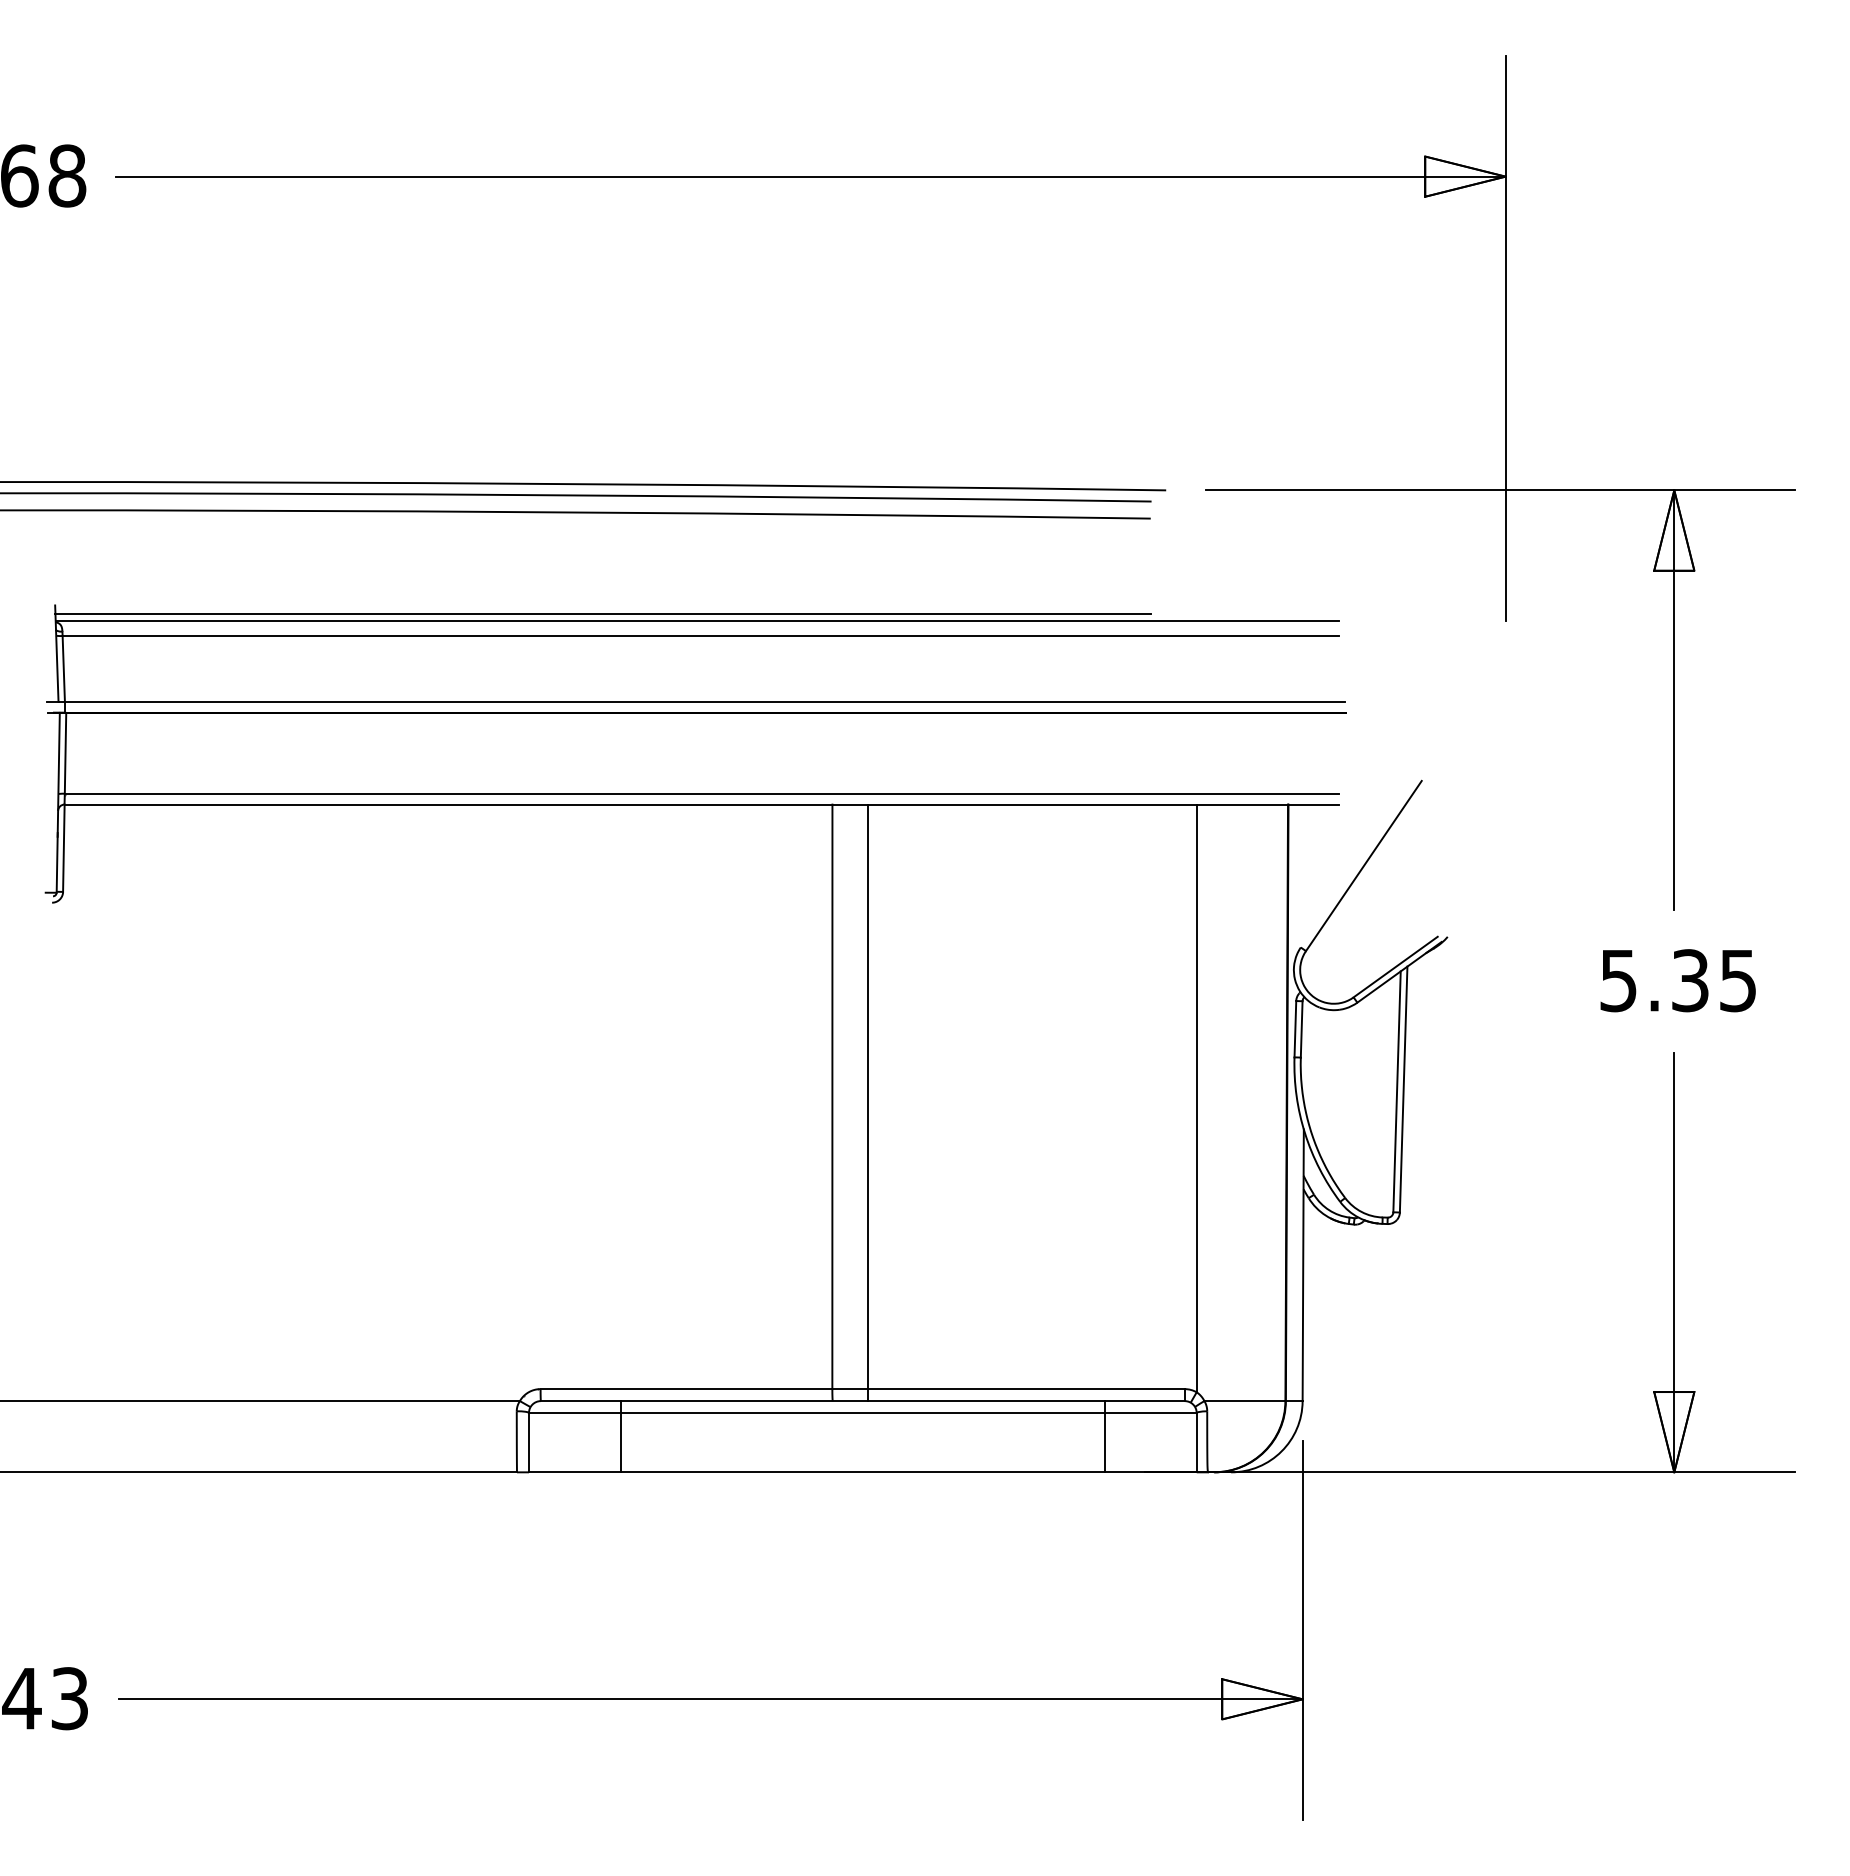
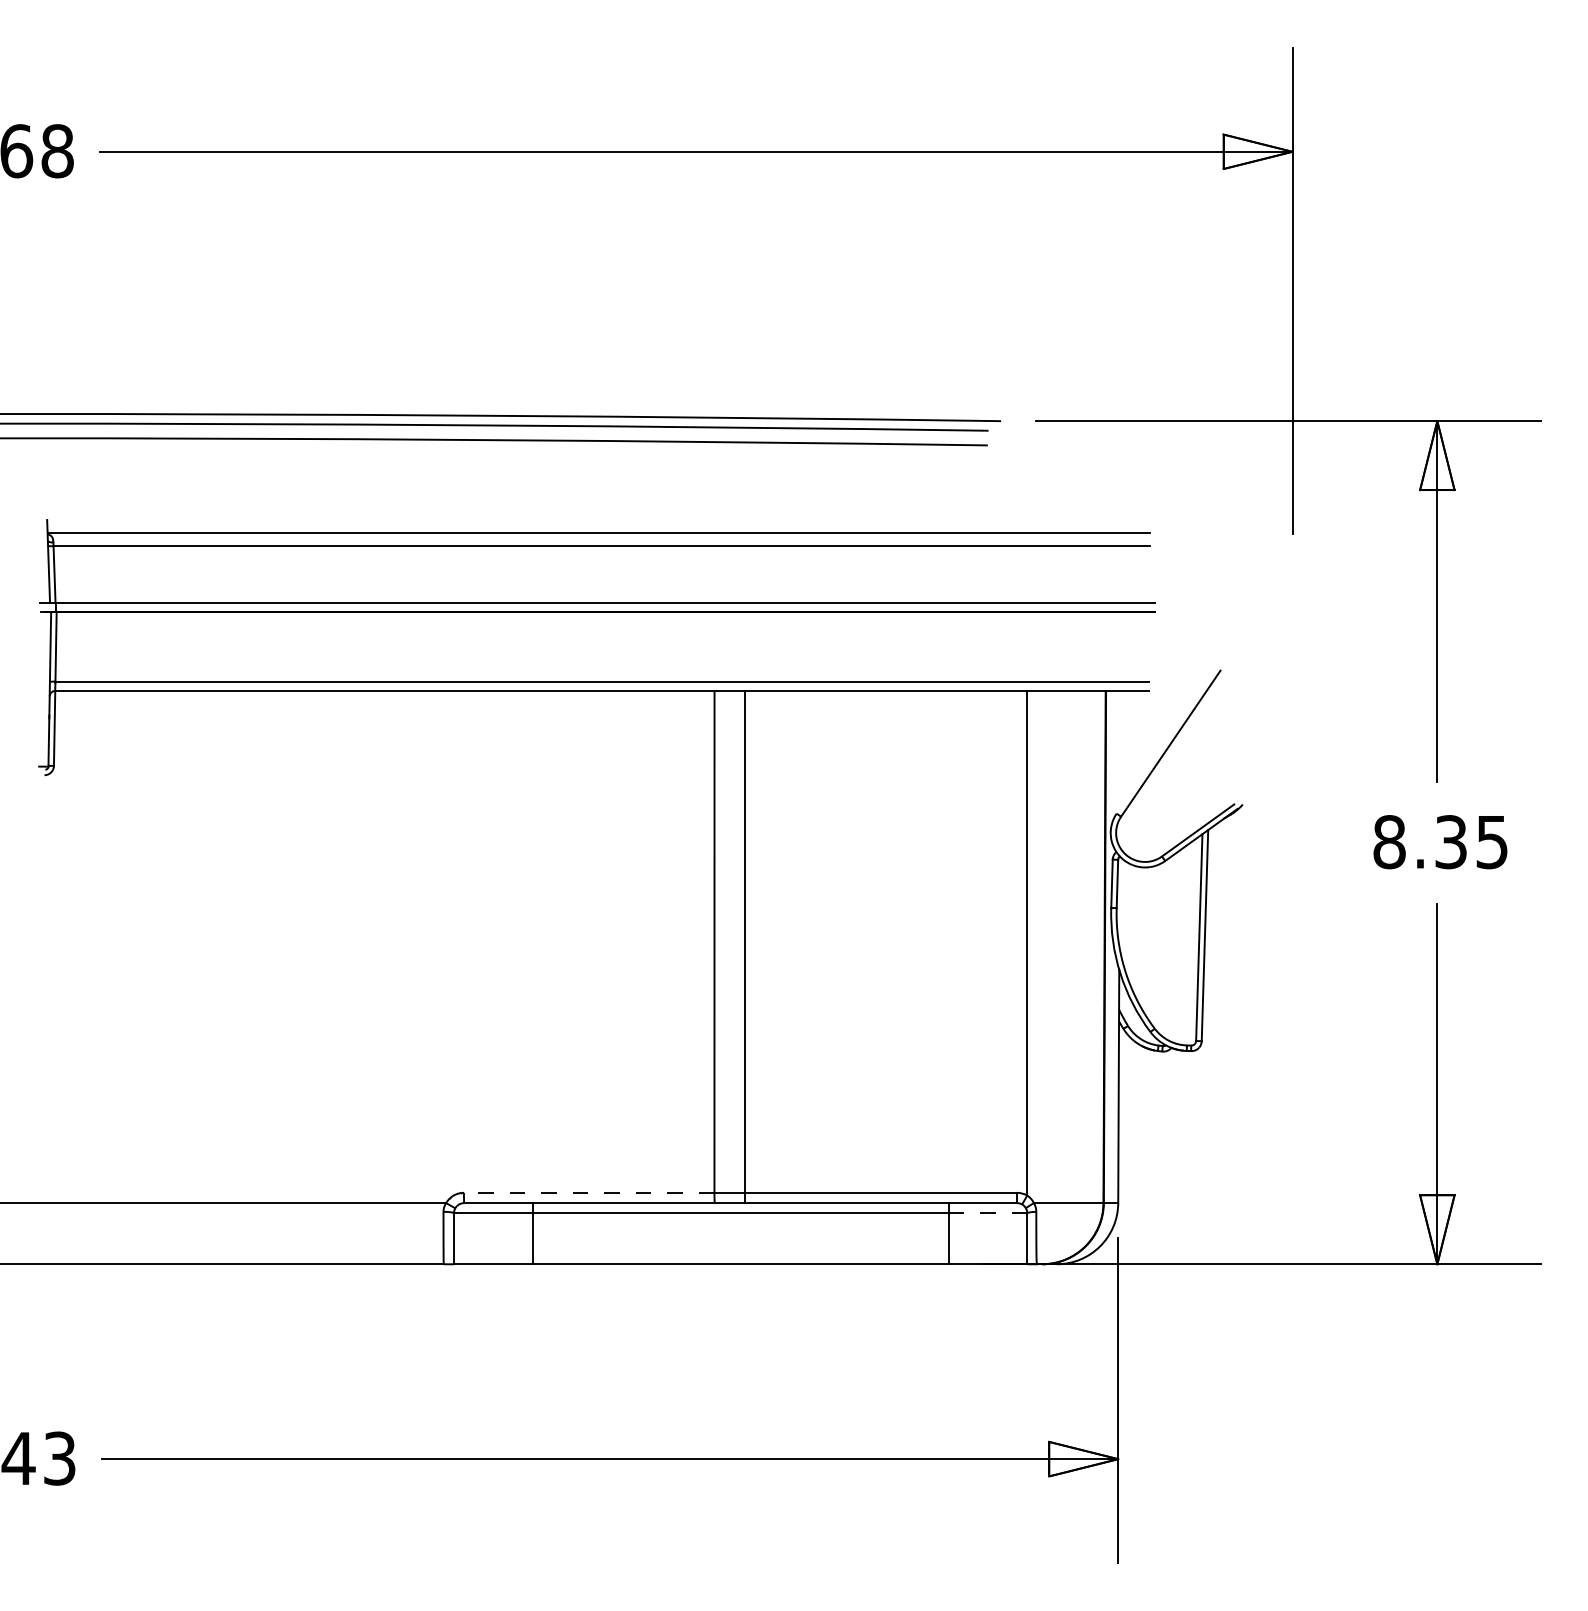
line: (602, 613) -> (517, 526), removed
text: (1618, 980) -> (1389, 841), 5.35 -> 8.35
line: (686, 1389) -> (589, 1193), solid -> dashed
line: (1150, 1413) -> (987, 1213), solid -> dashed

